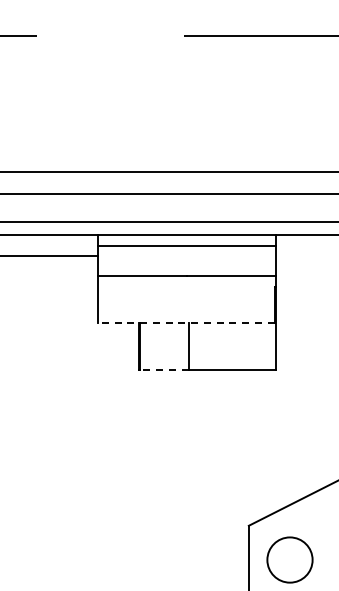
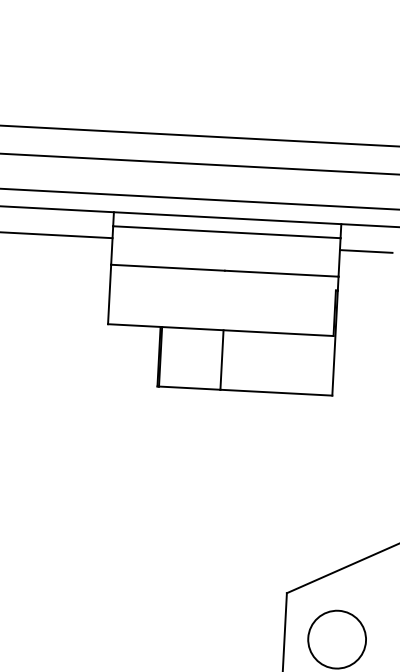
line: (296, 255) -> (365, 251), added
line: (185, 323) -> (219, 330), dashed -> solid
line: (164, 369) -> (189, 388), dashed -> solid

